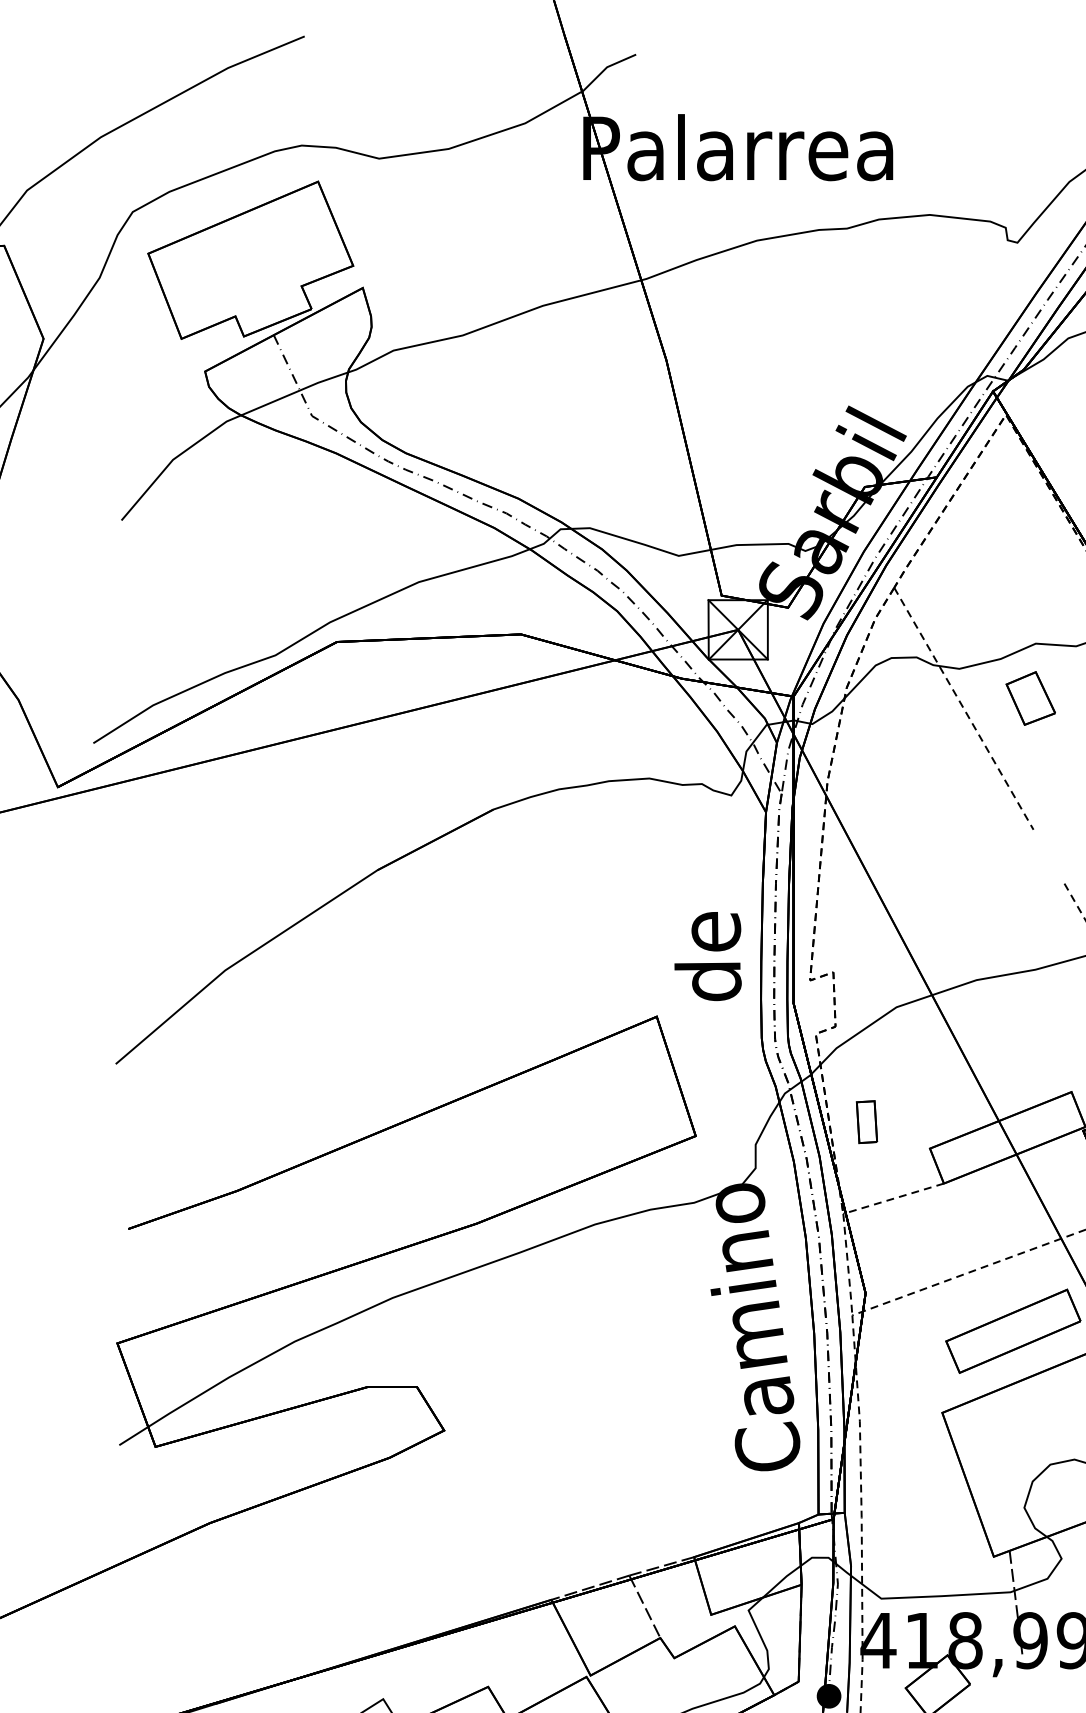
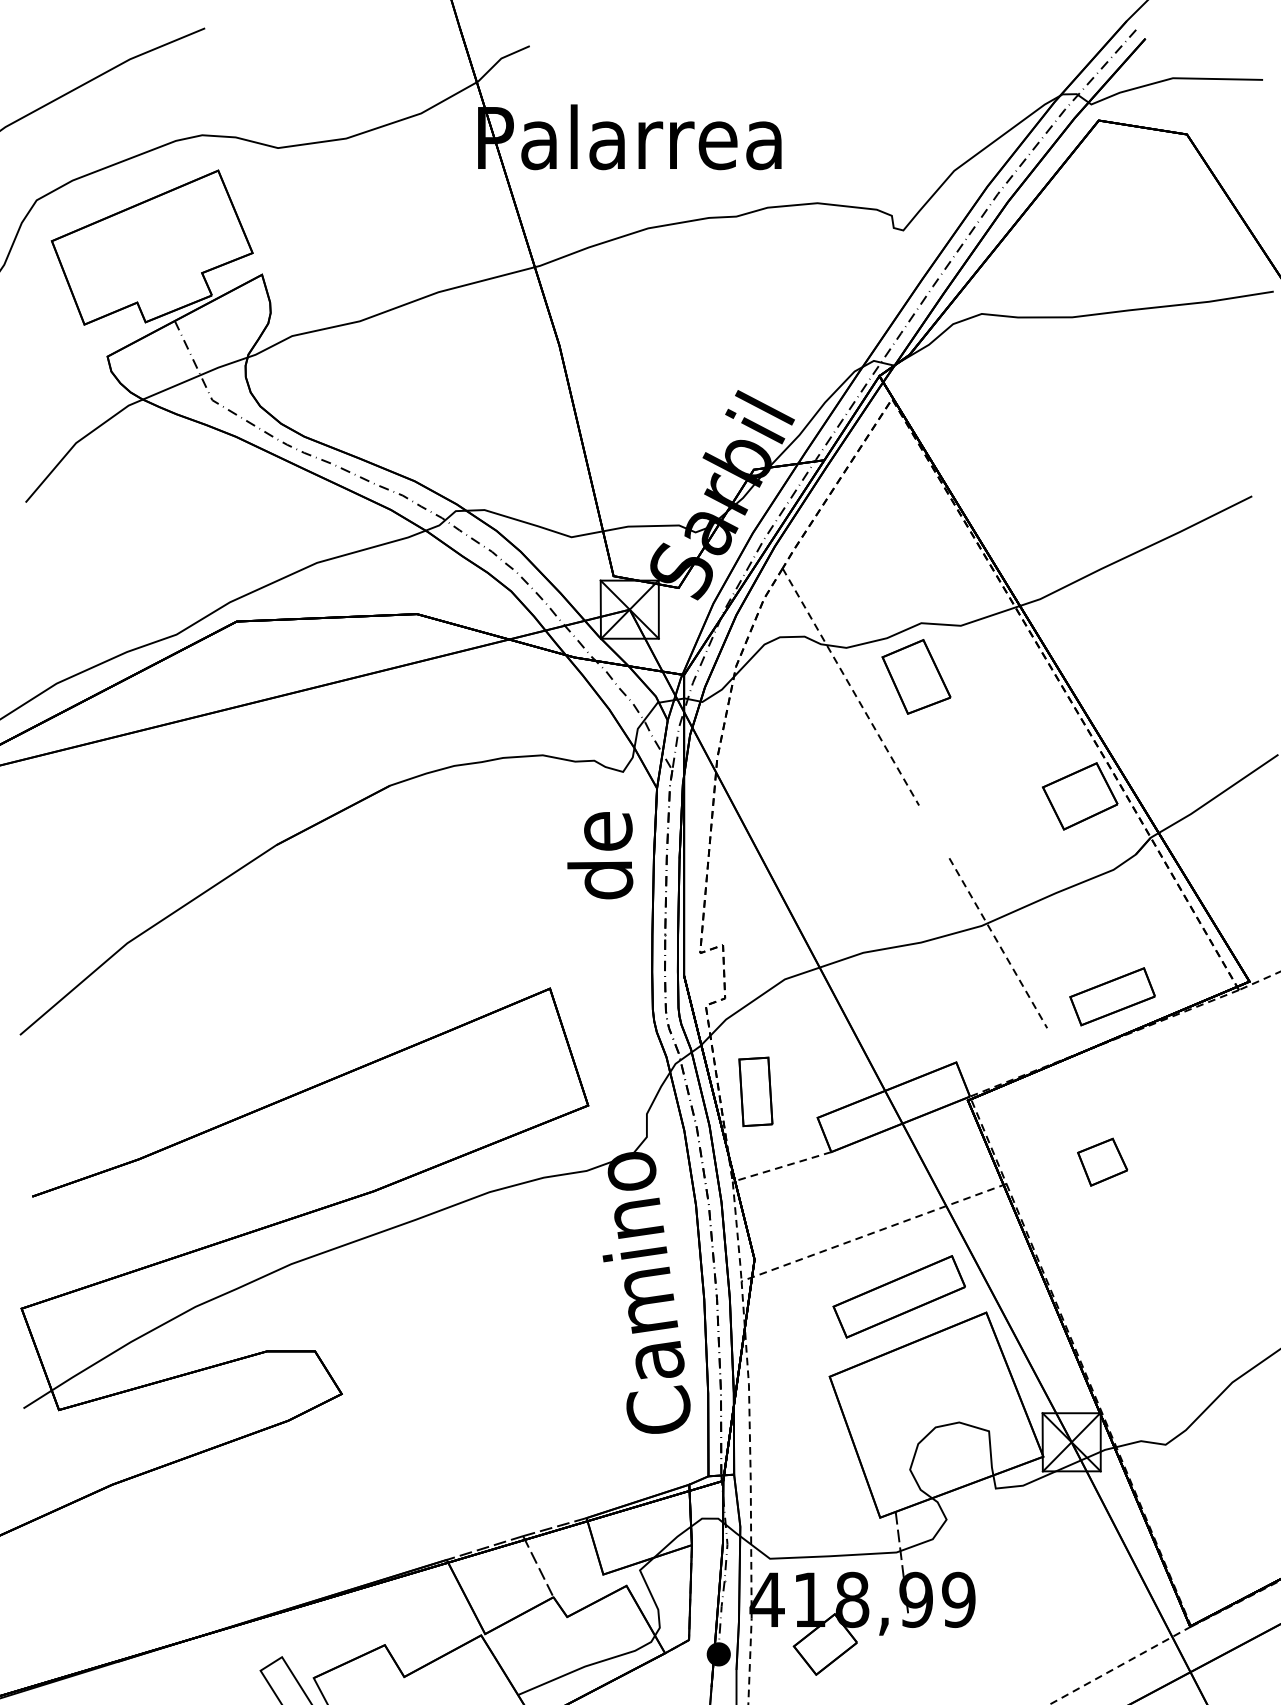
part: (1030, 698) -> (916, 676), size x1.43
text: (708, 956) -> (600, 855), moved
part: (866, 1121) -> (755, 1091), size x1.67

